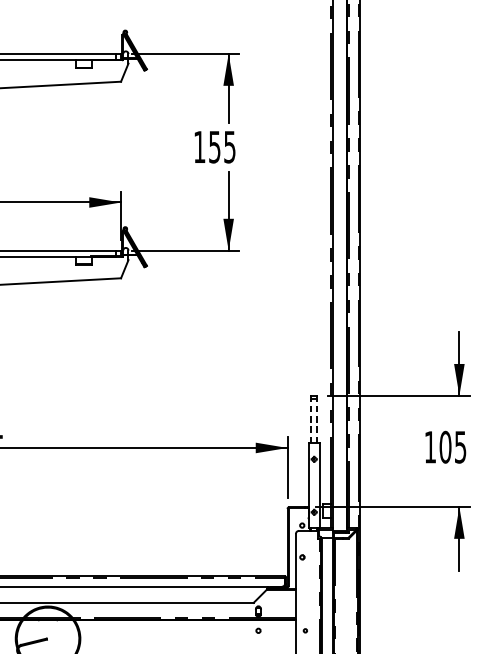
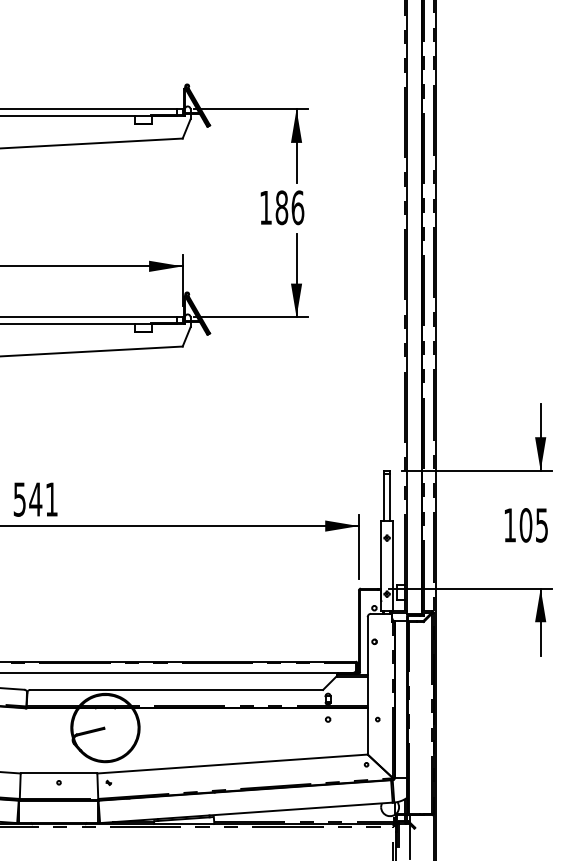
text: (221, 146) -> (289, 207), 155 -> 186
line: (310, 420) -> (383, 497), dashed -> solid
line: (317, 420) -> (390, 497), dashed -> solid

